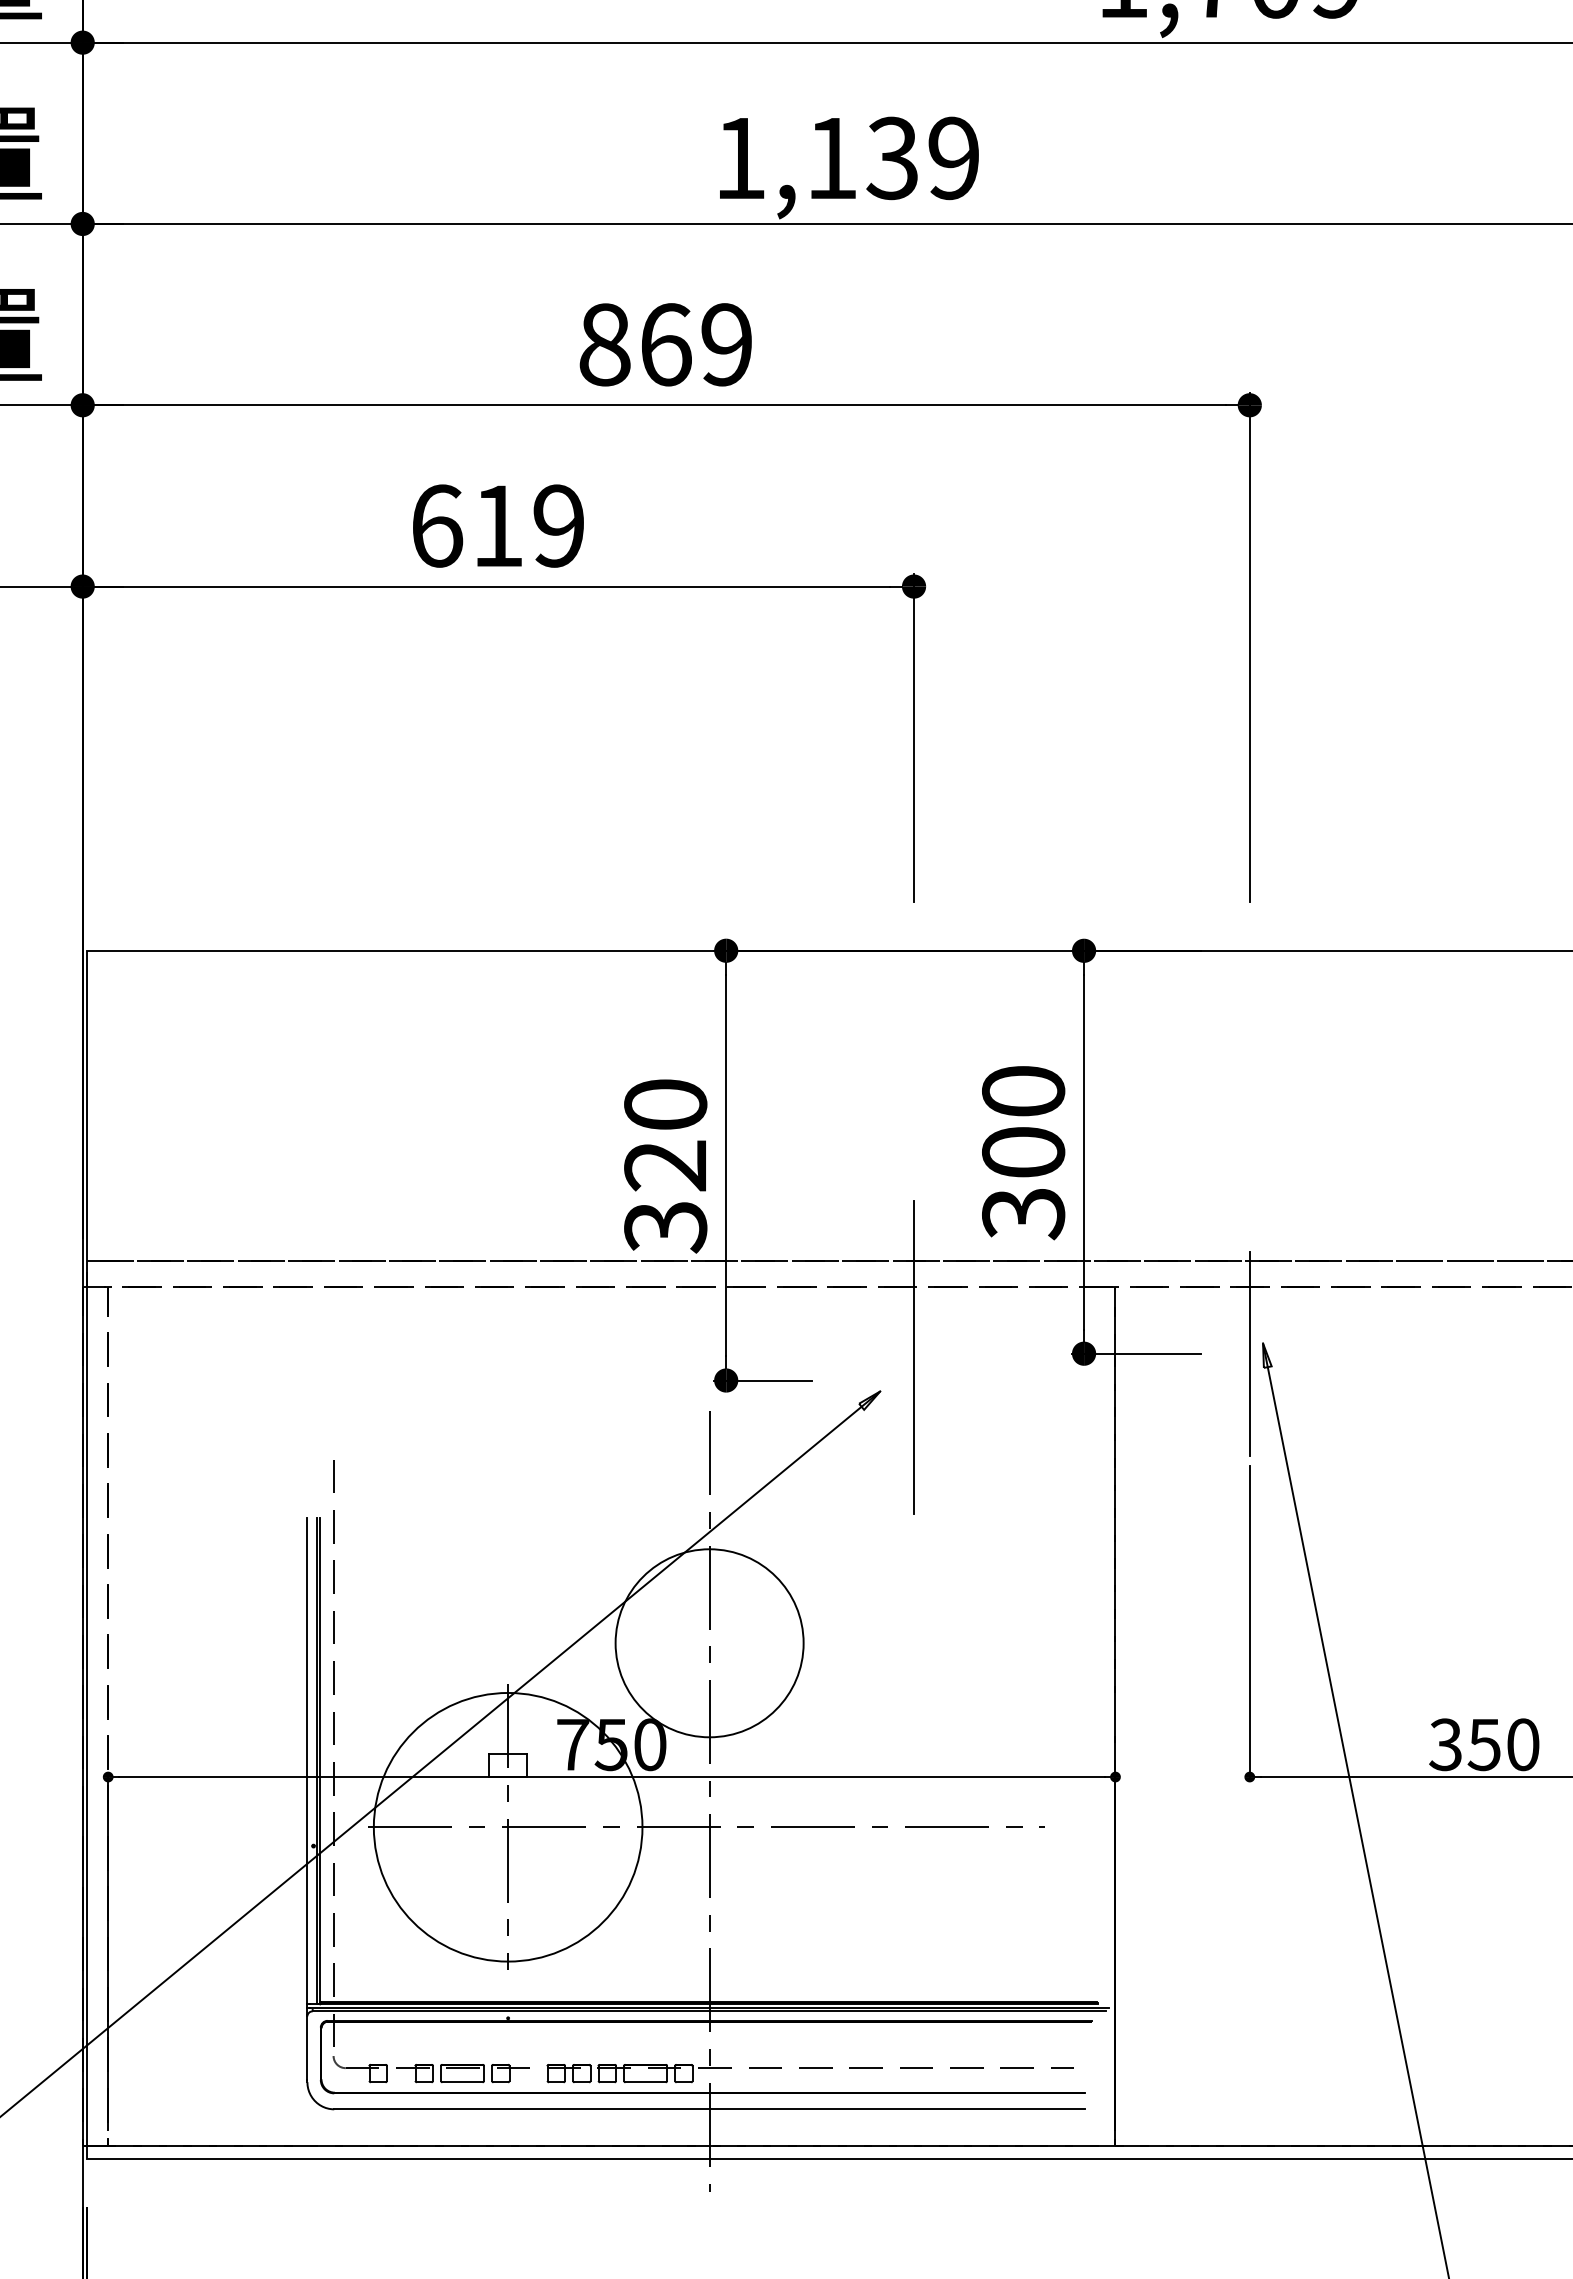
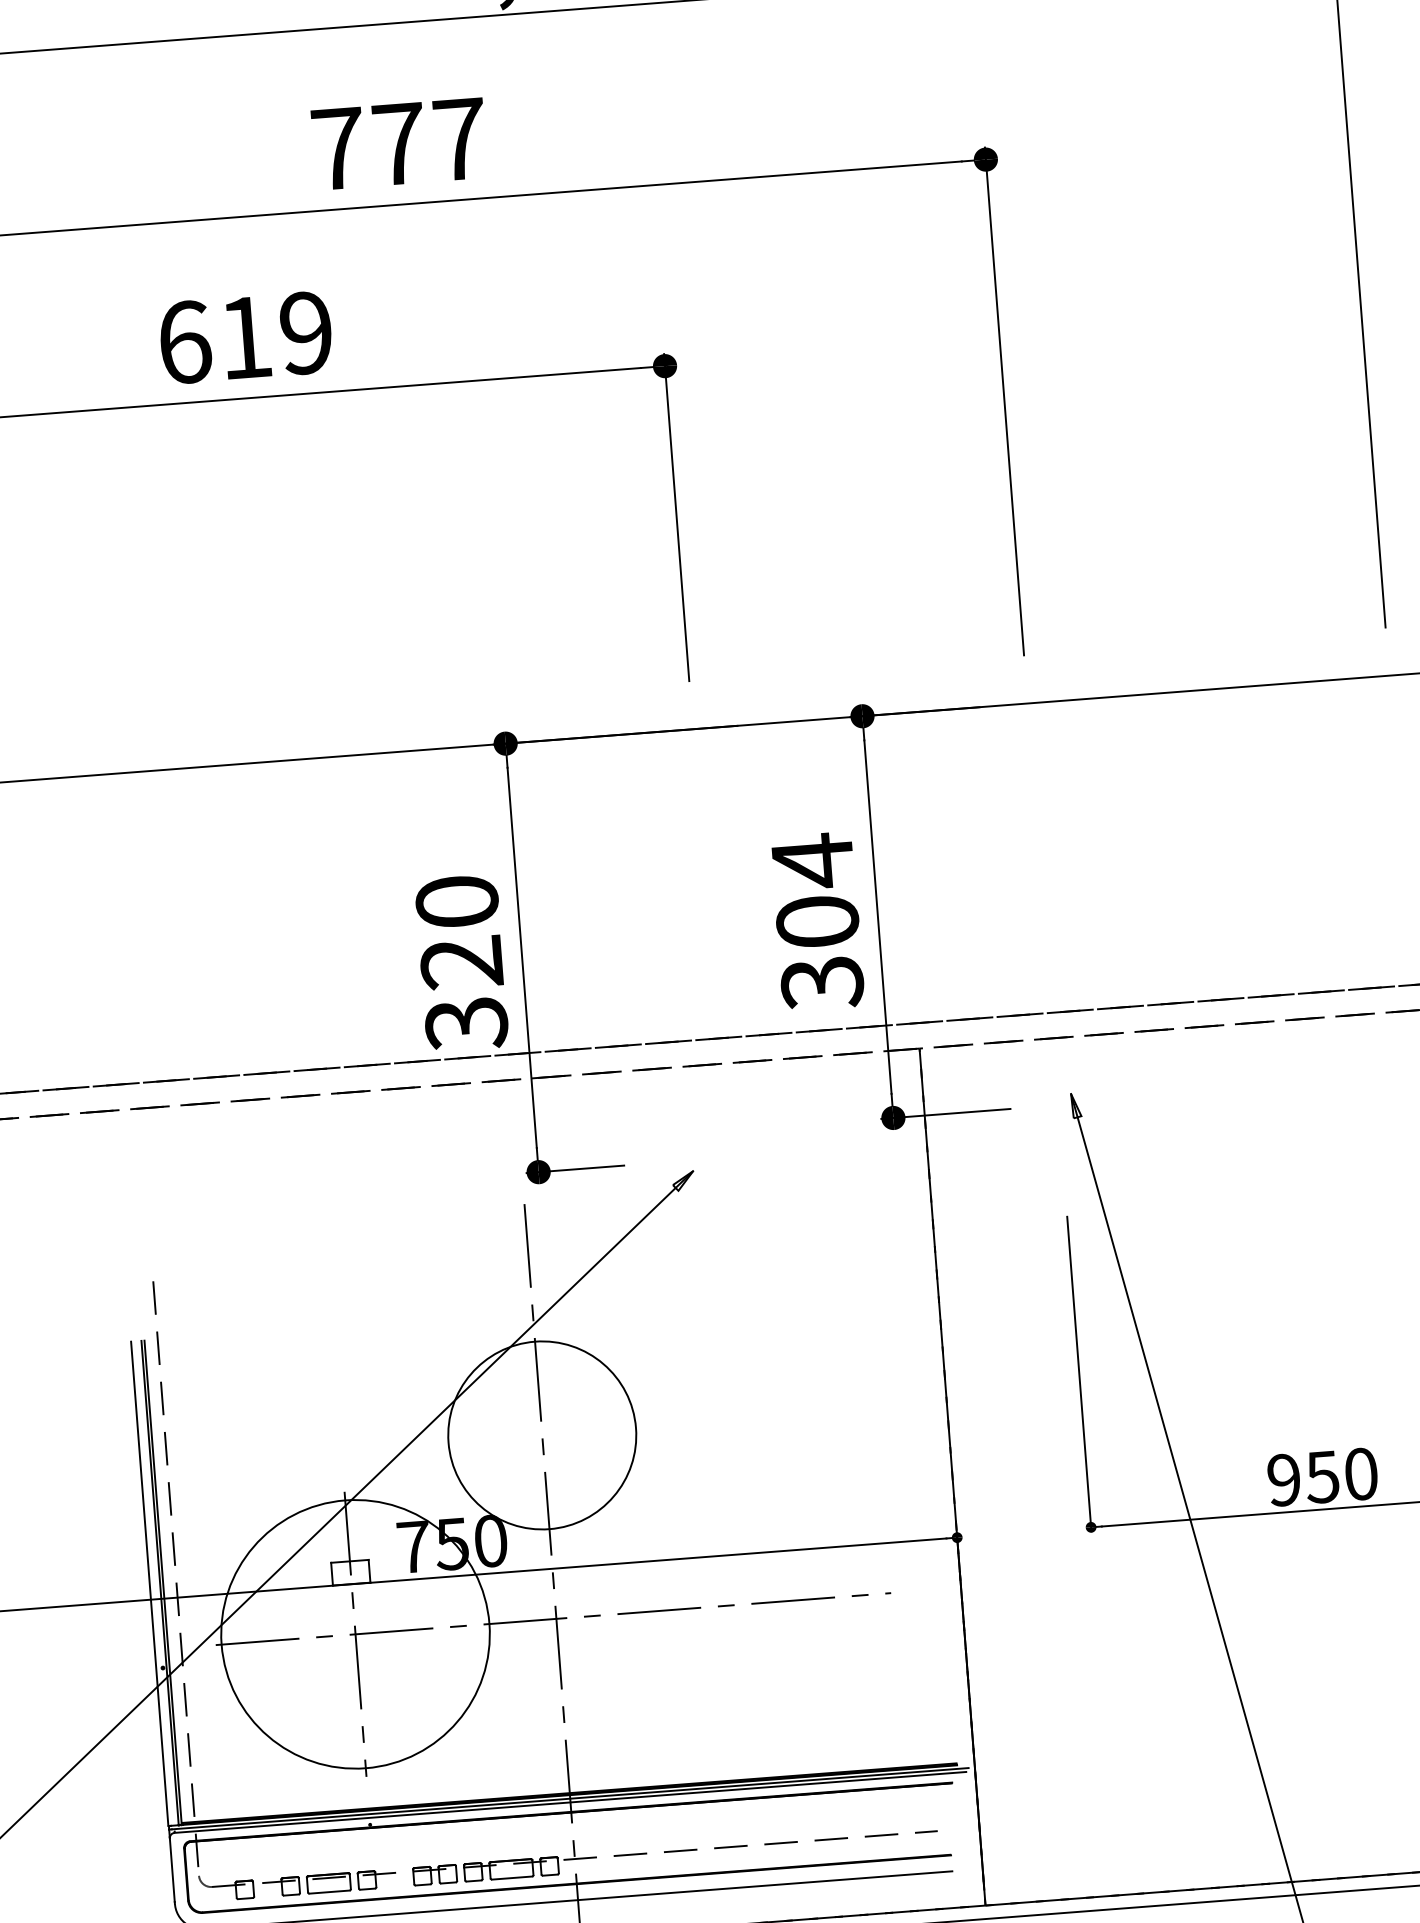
text: (665, 344) -> (398, 143), 869 -> 777
text: (1023, 1091) -> (812, 861), 300 -> 304
line: (1249, 1353) -> (1058, 1105), removed
line: (914, 1357) -> (724, 1134), removed
text: (1445, 1744) -> (1283, 1479), 350 -> 950

